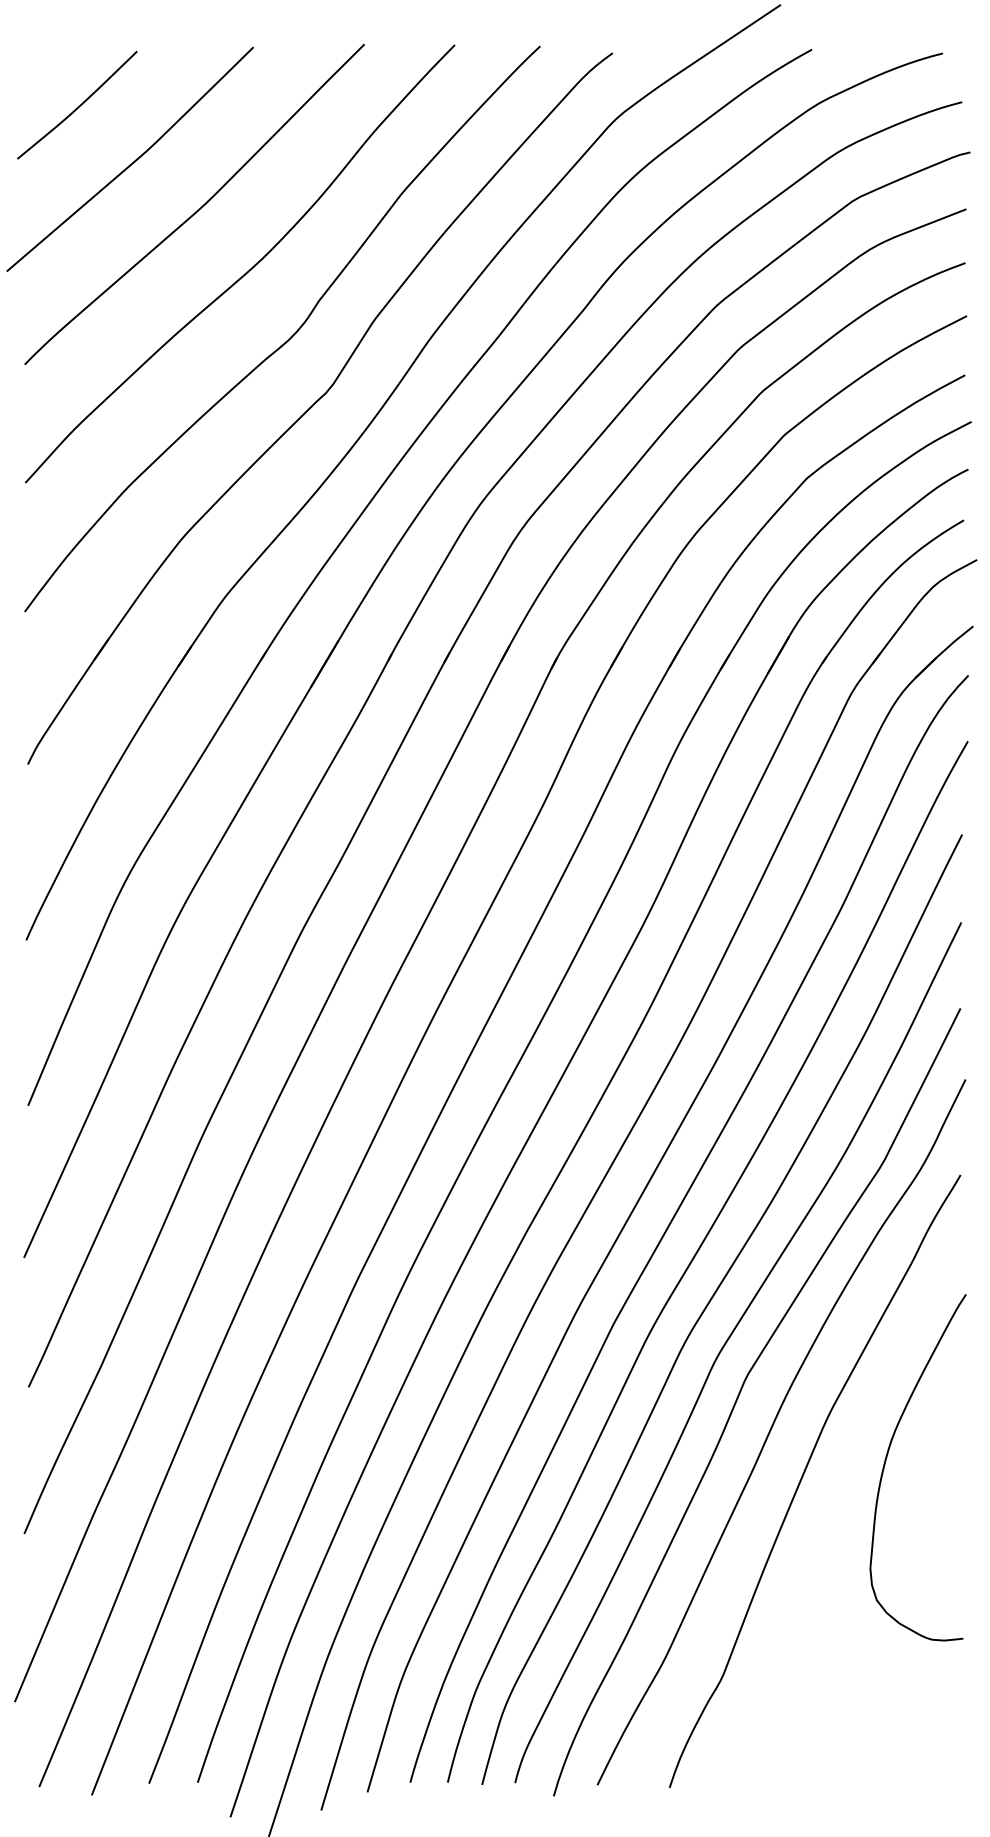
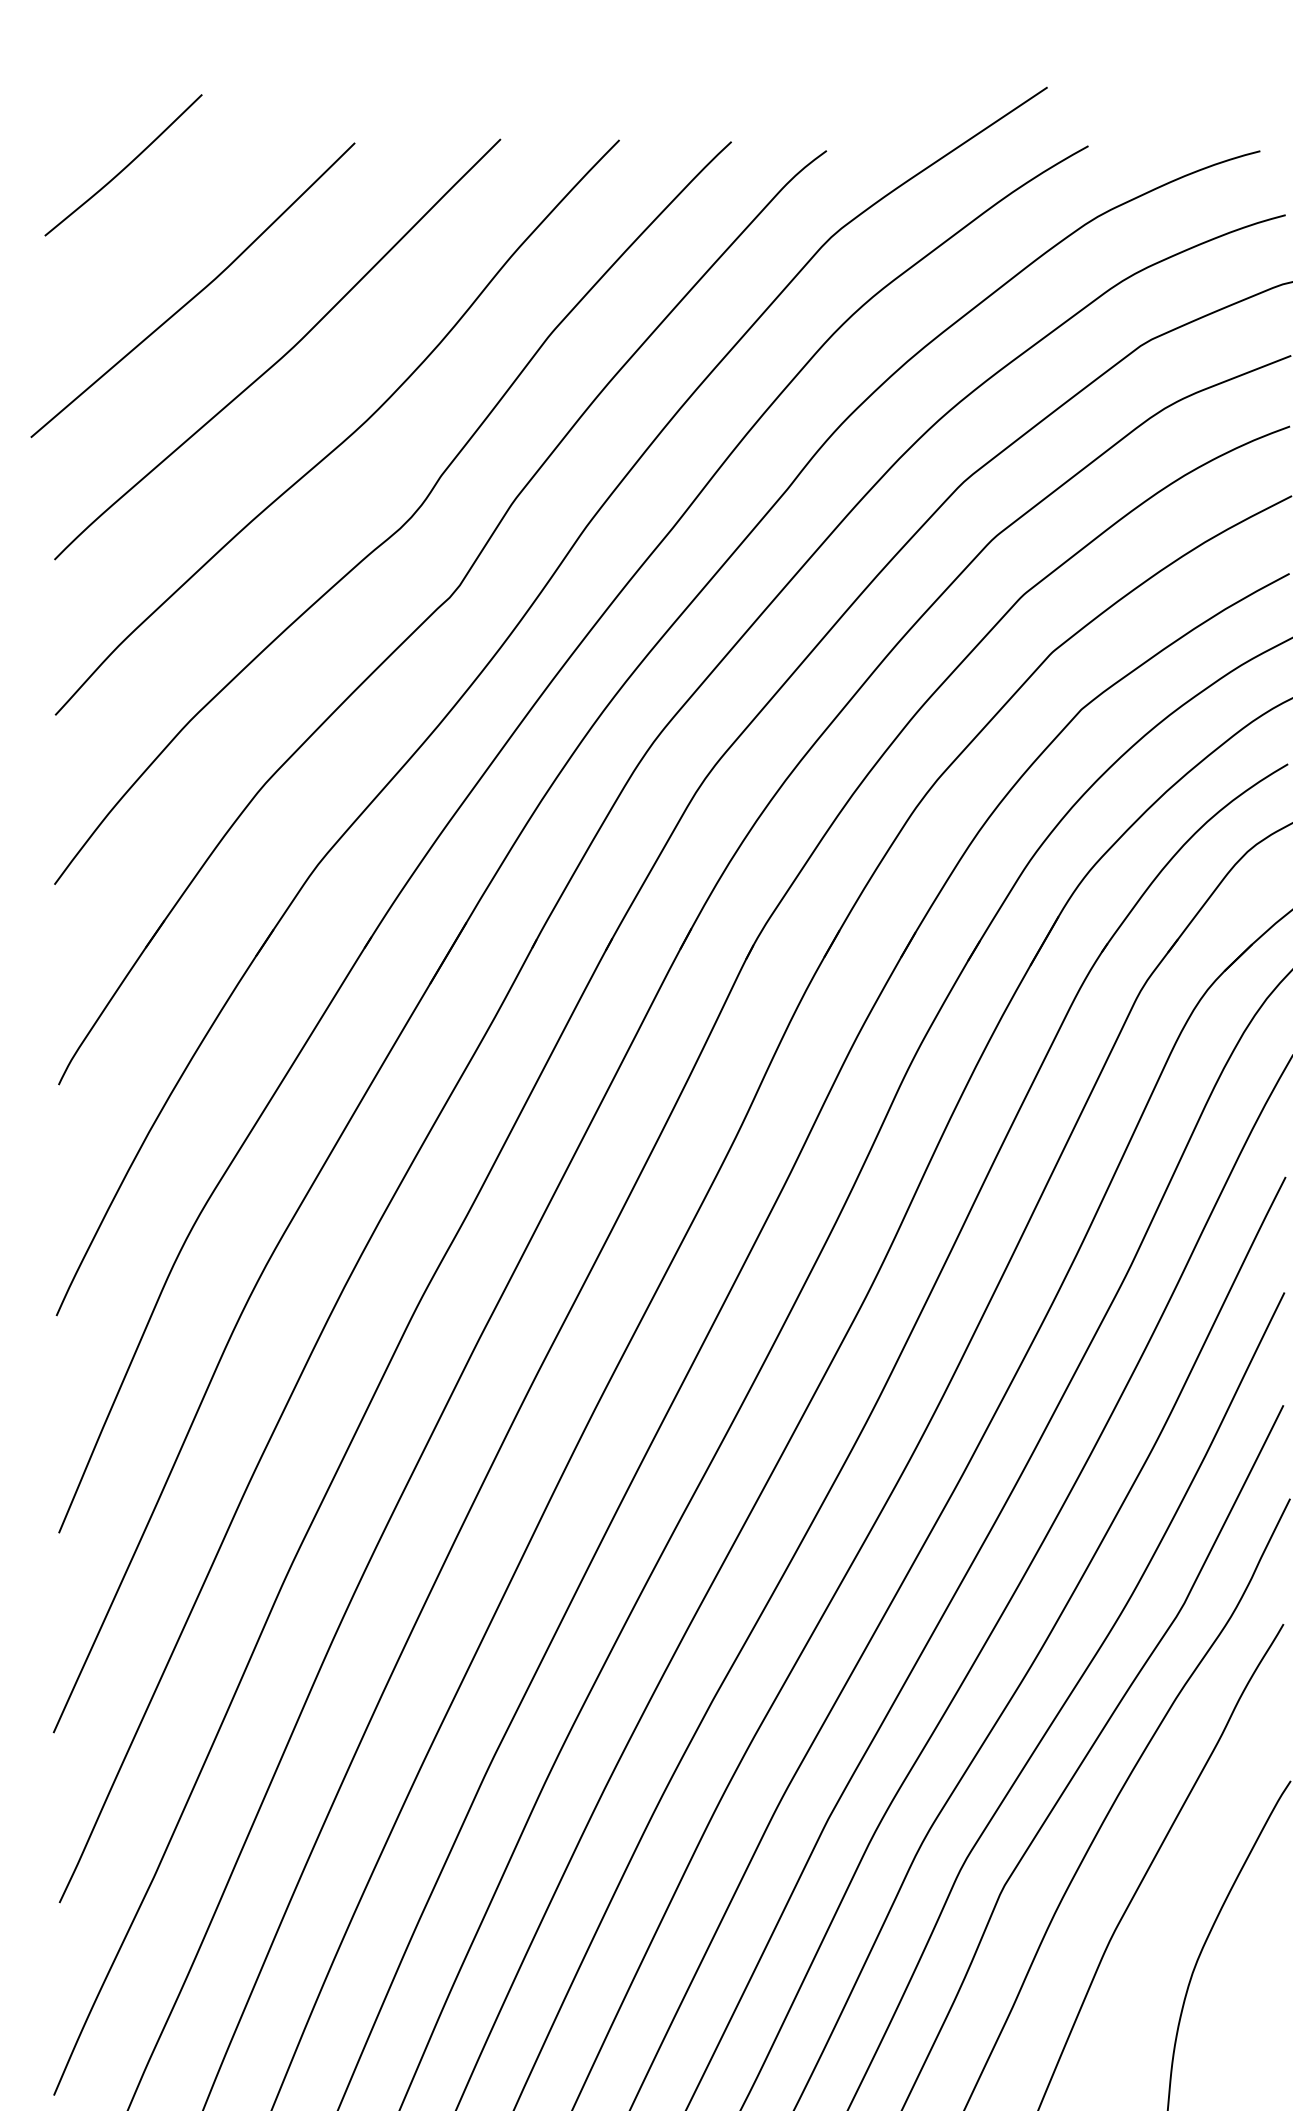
curve: (77, 106) -> (123, 167), moved

